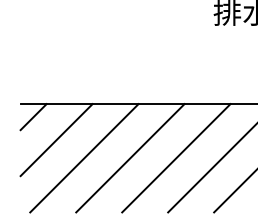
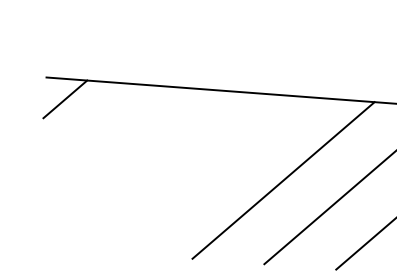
line: (56, 140) -> (98, 138), removed
line: (84, 158) -> (139, 170), removed
line: (130, 158) -> (211, 175), removed

